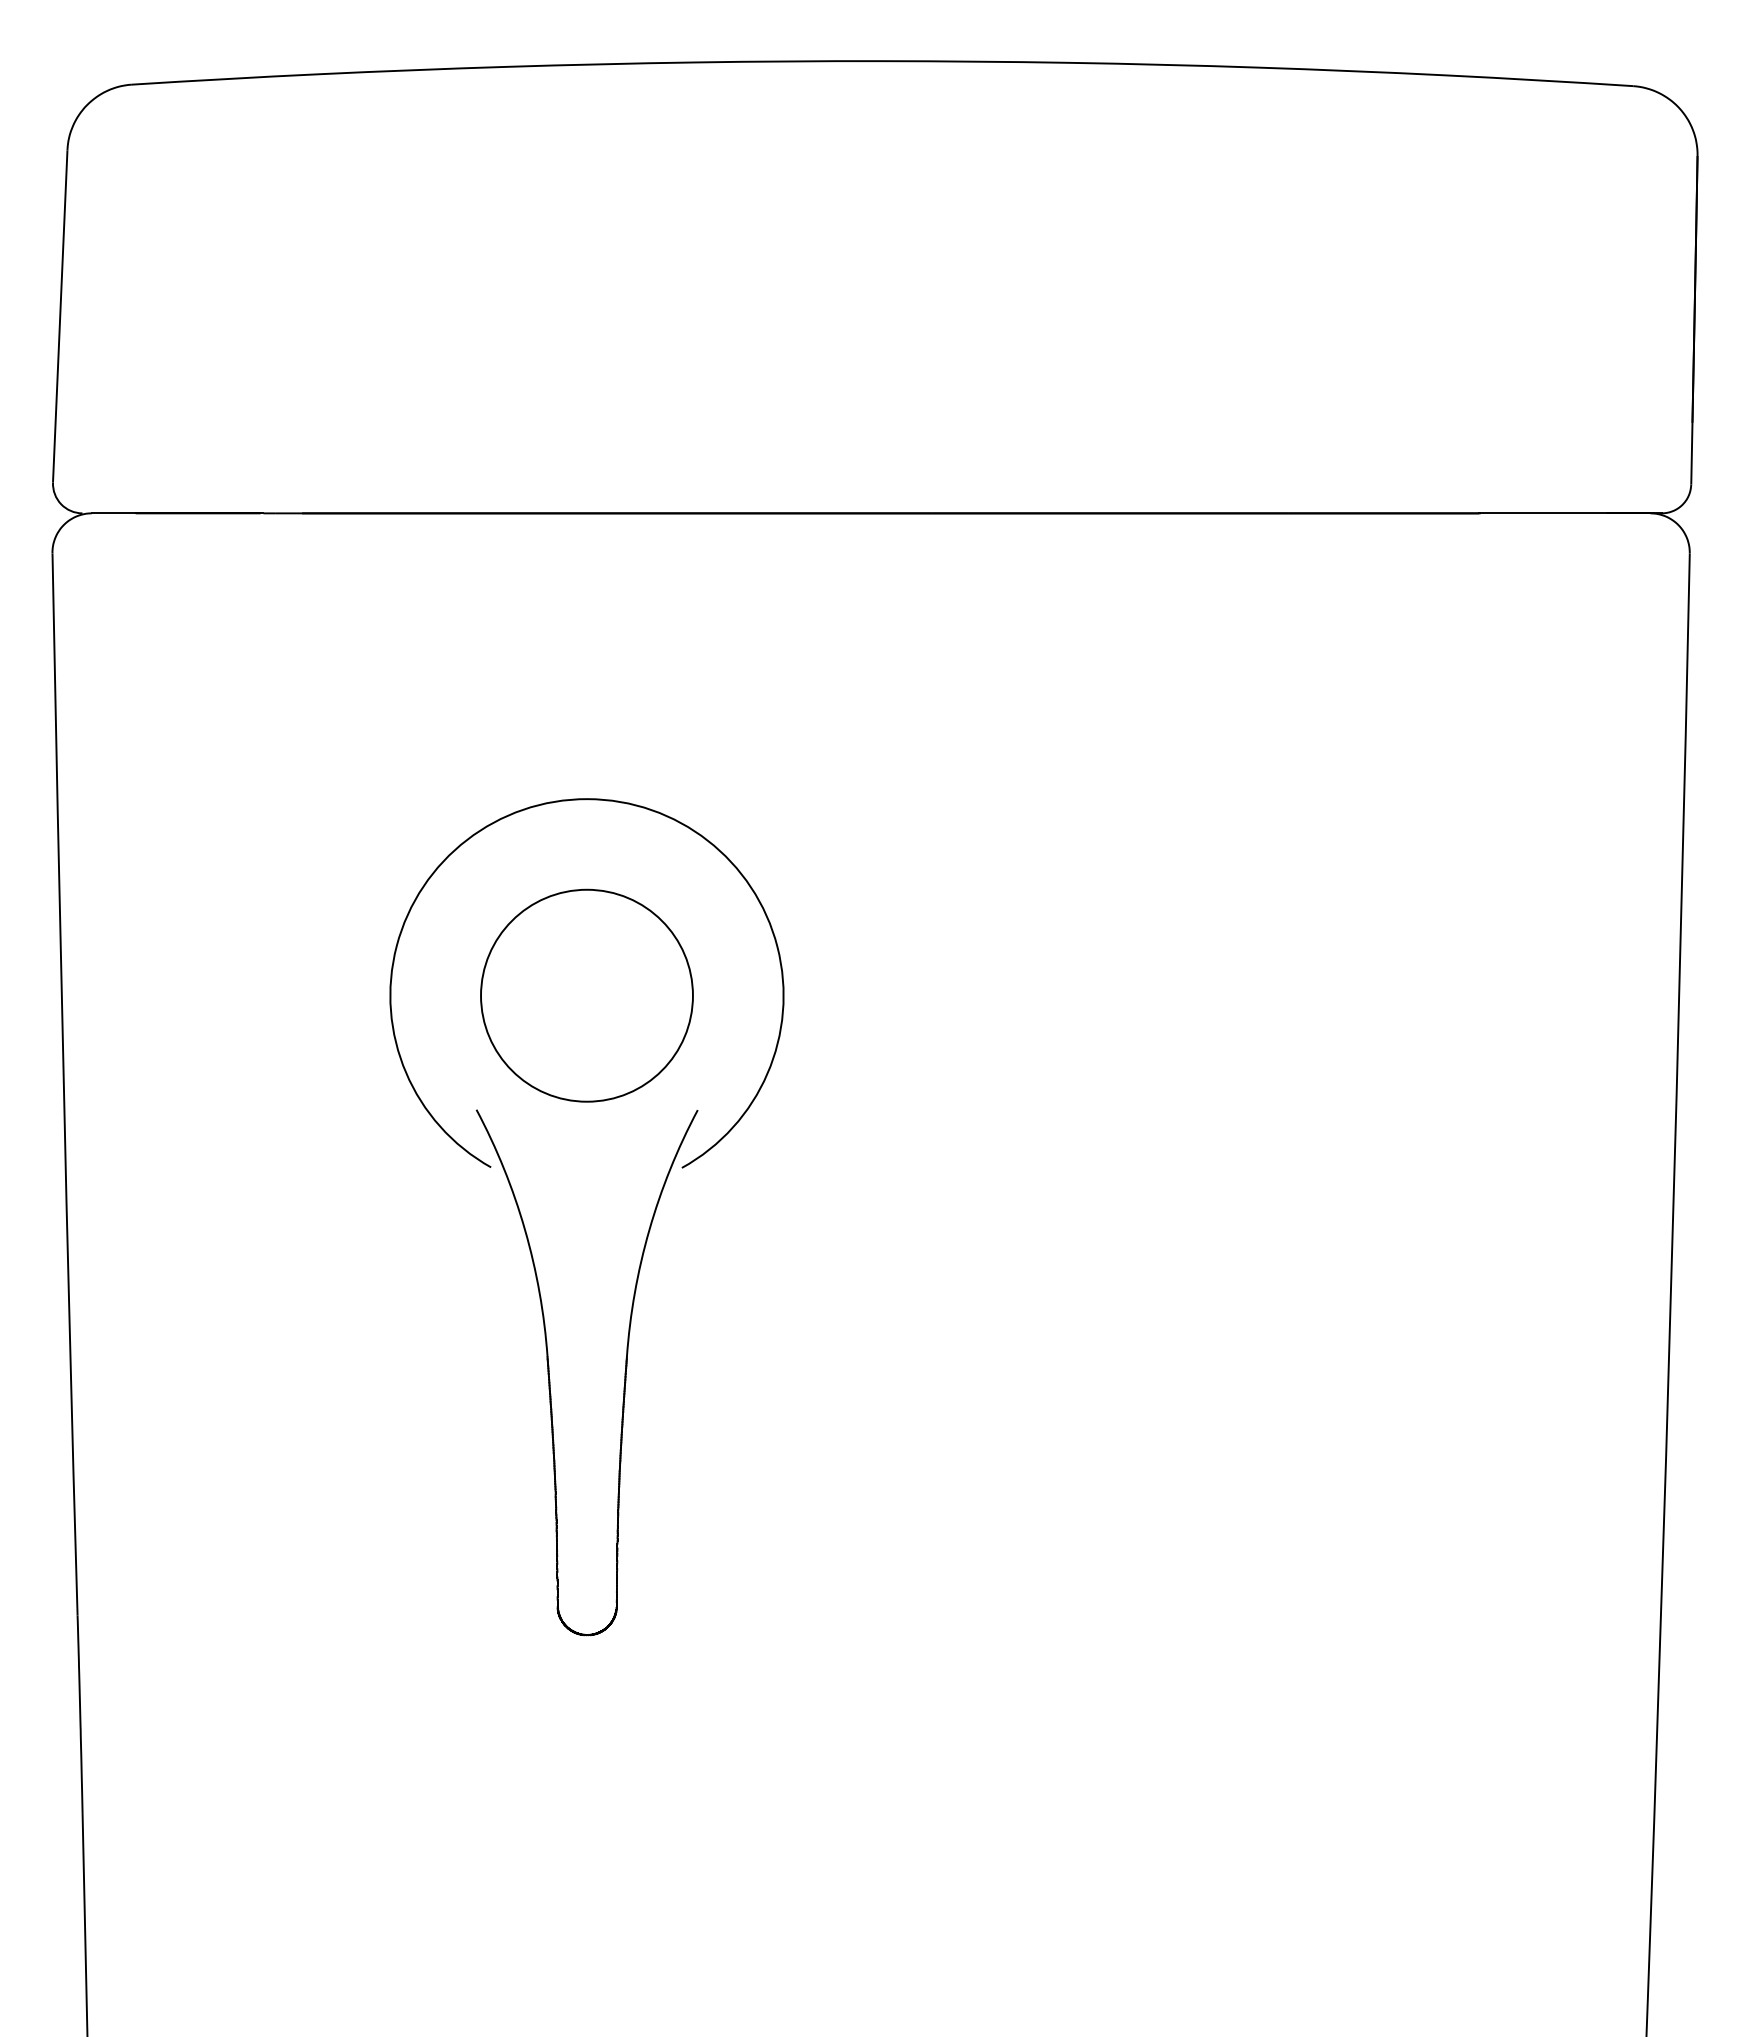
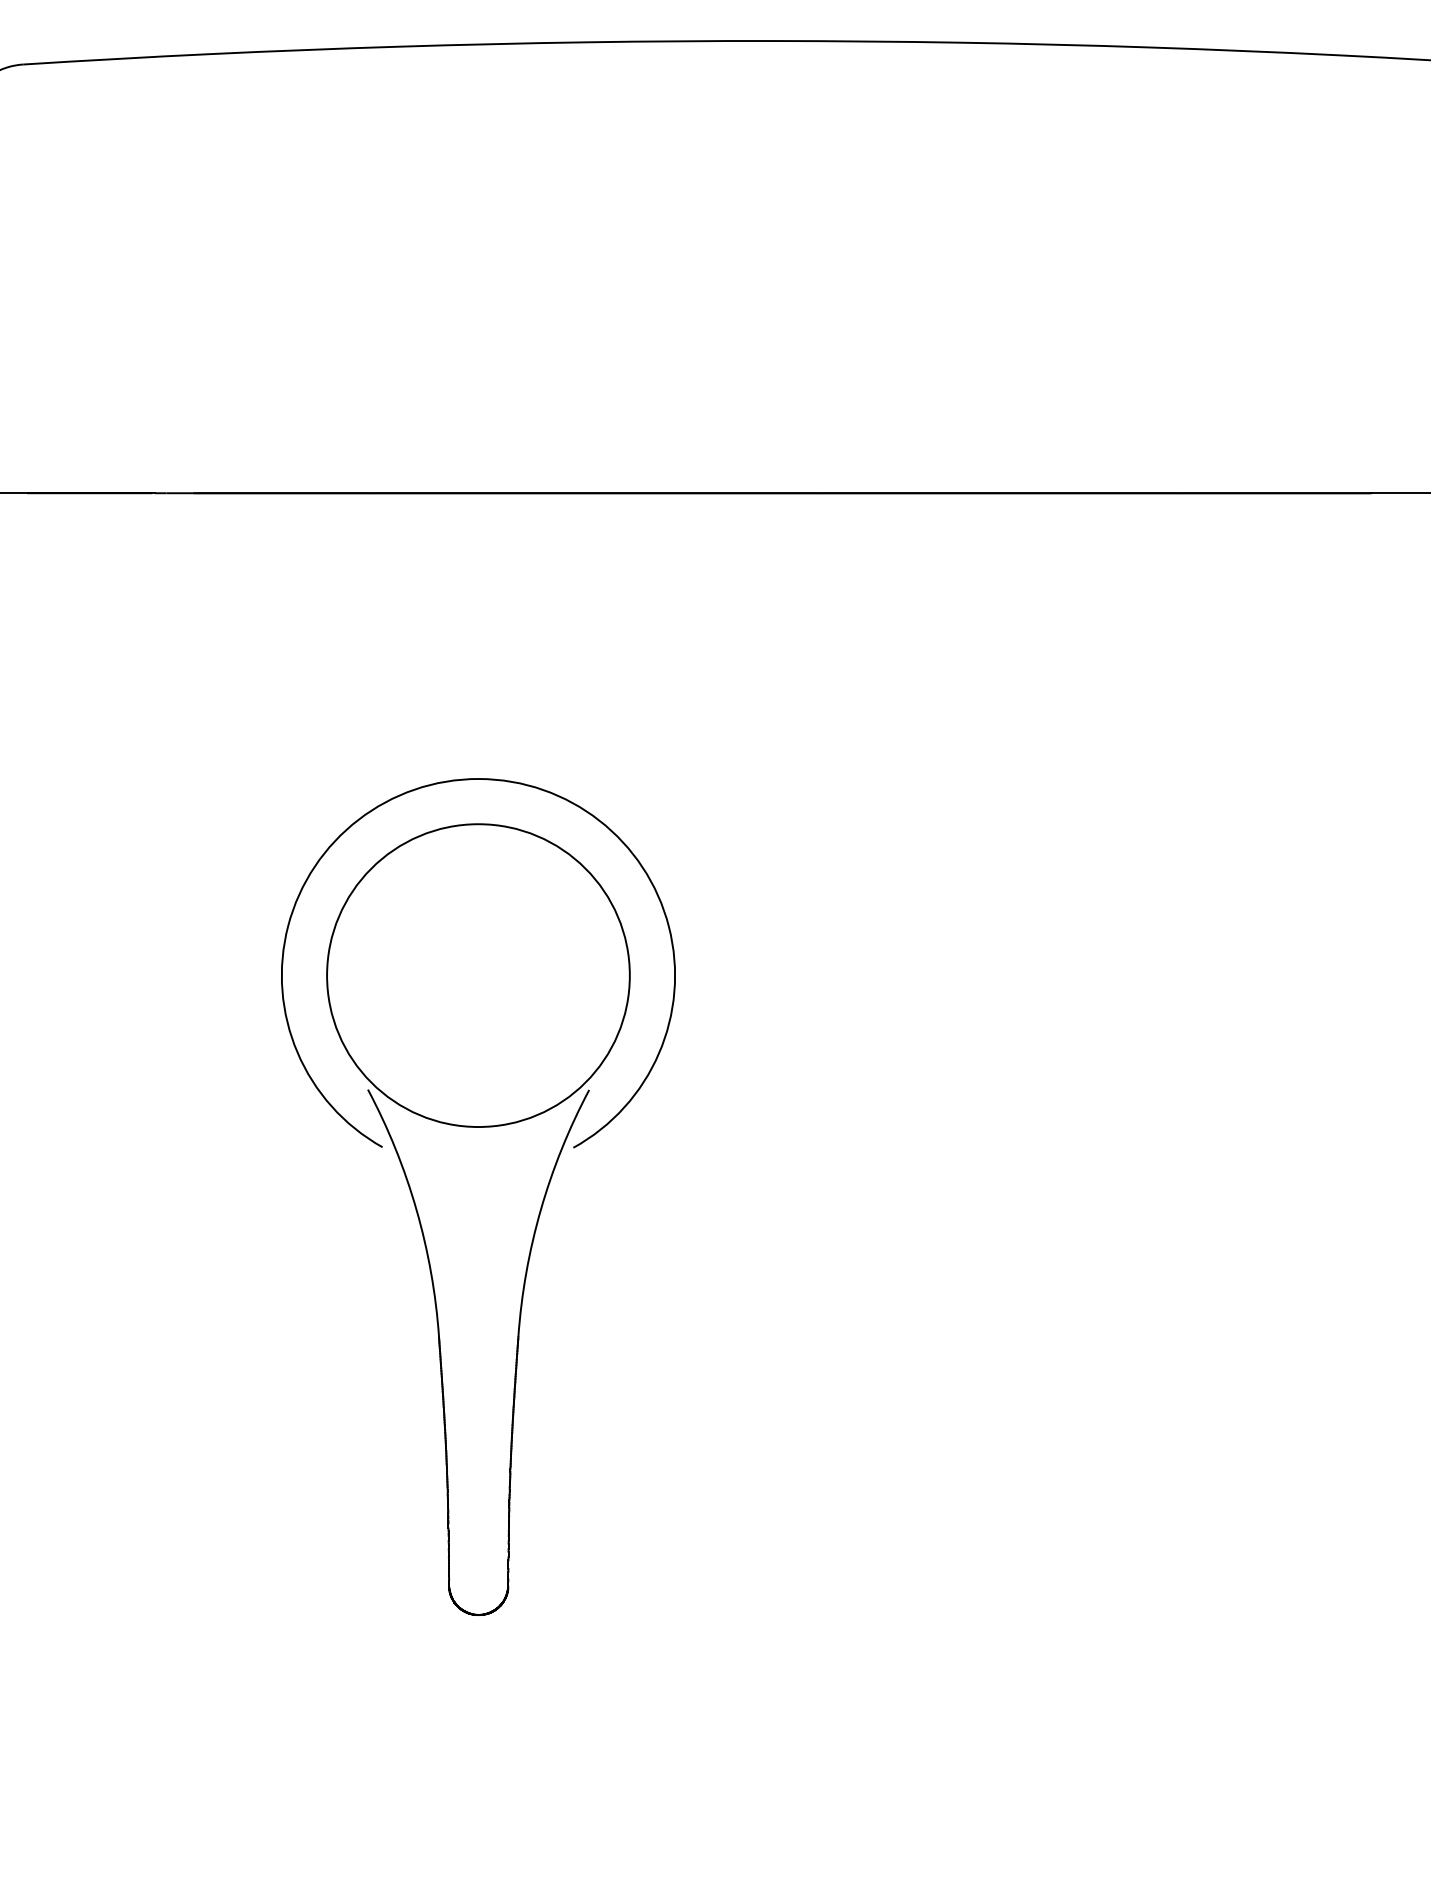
circle: (586, 995) -> (477, 975), size x1.43

